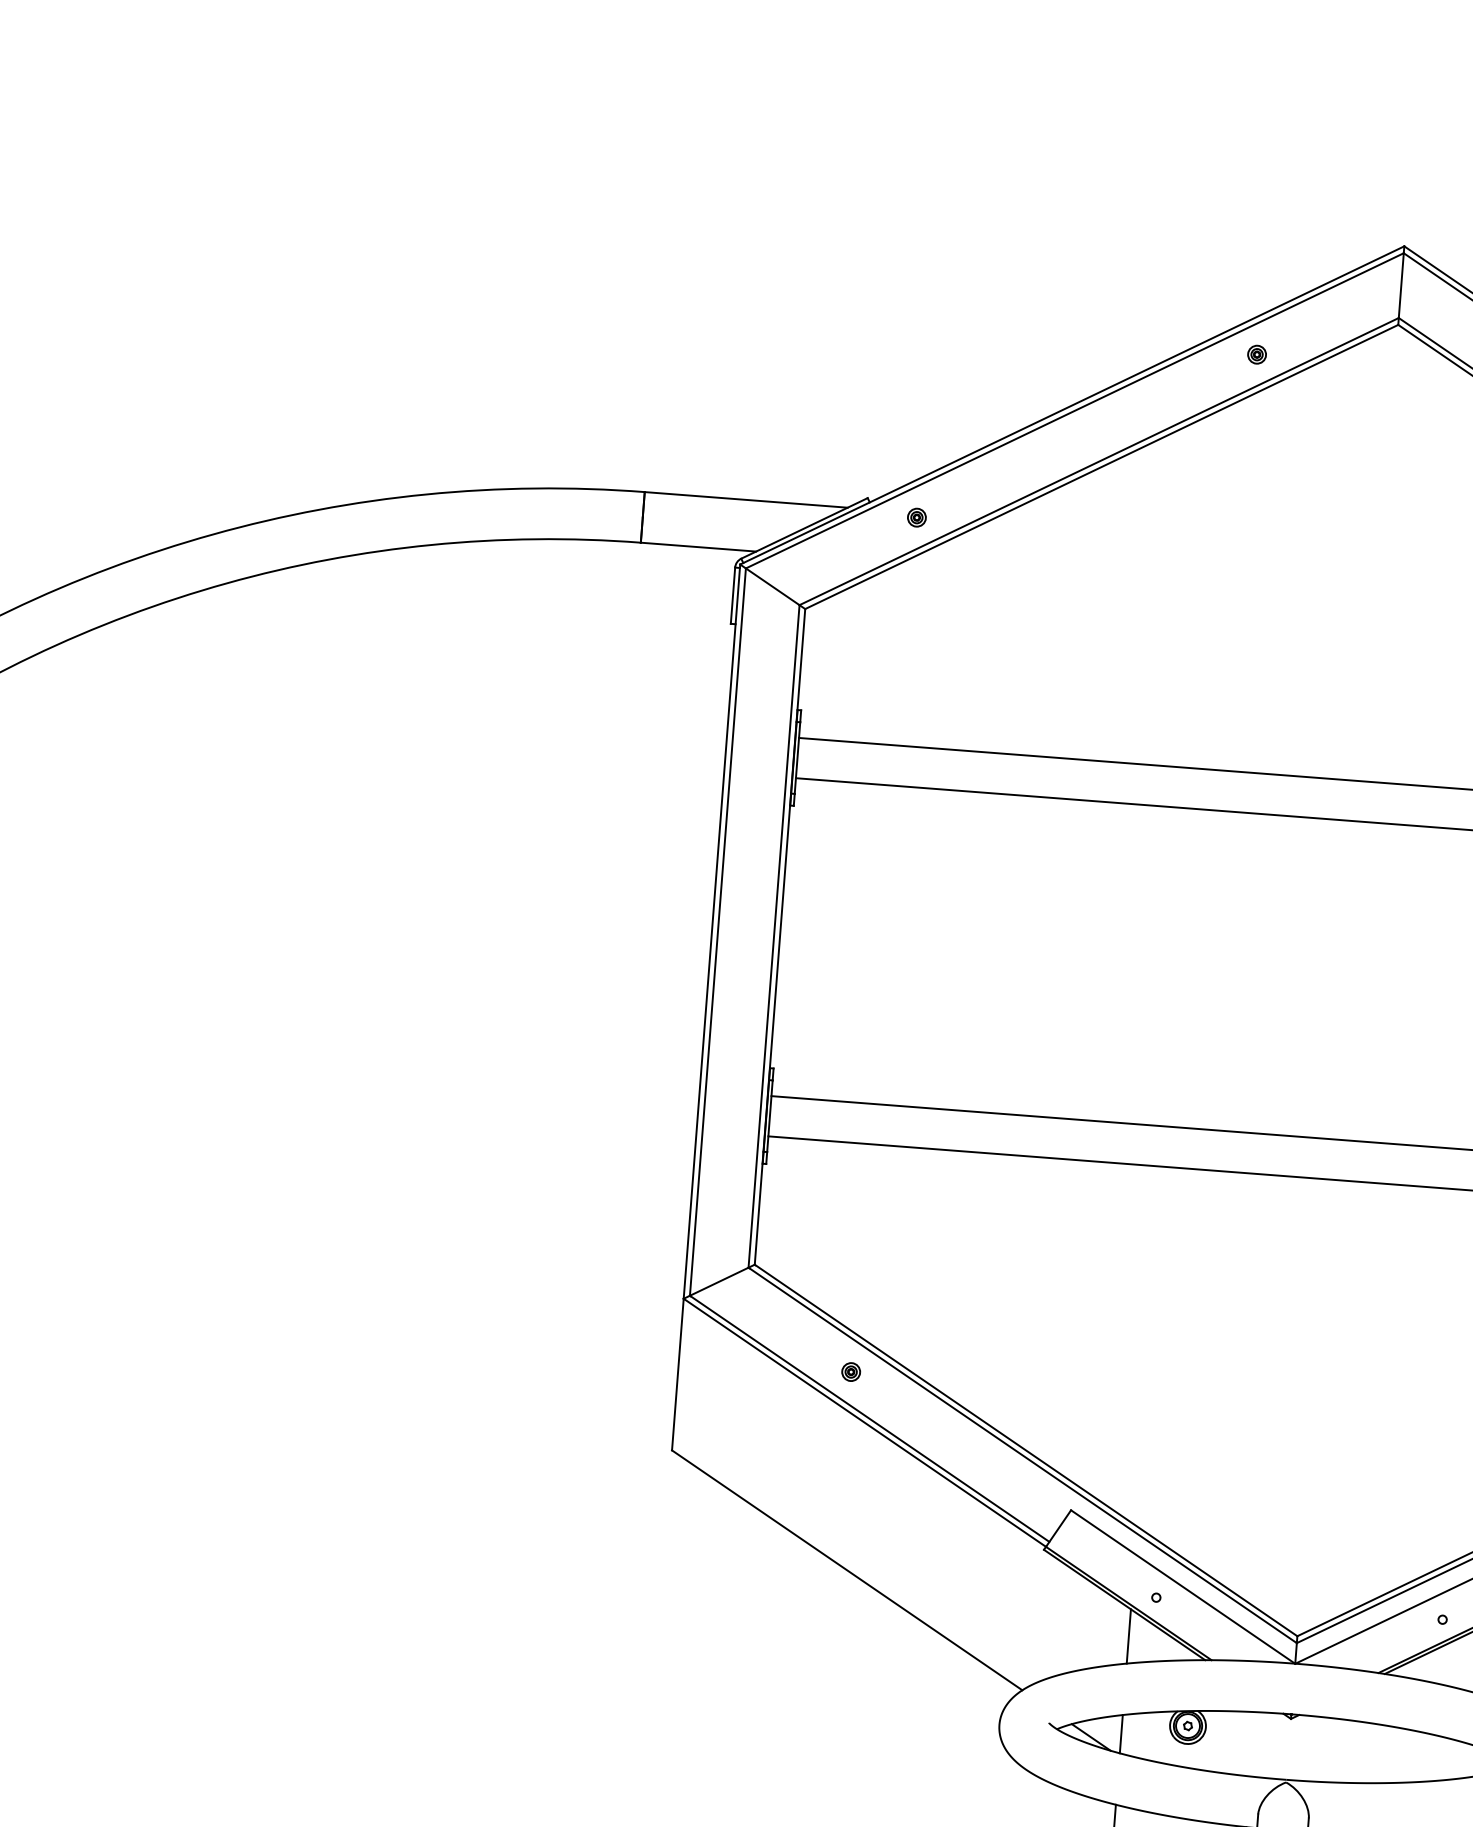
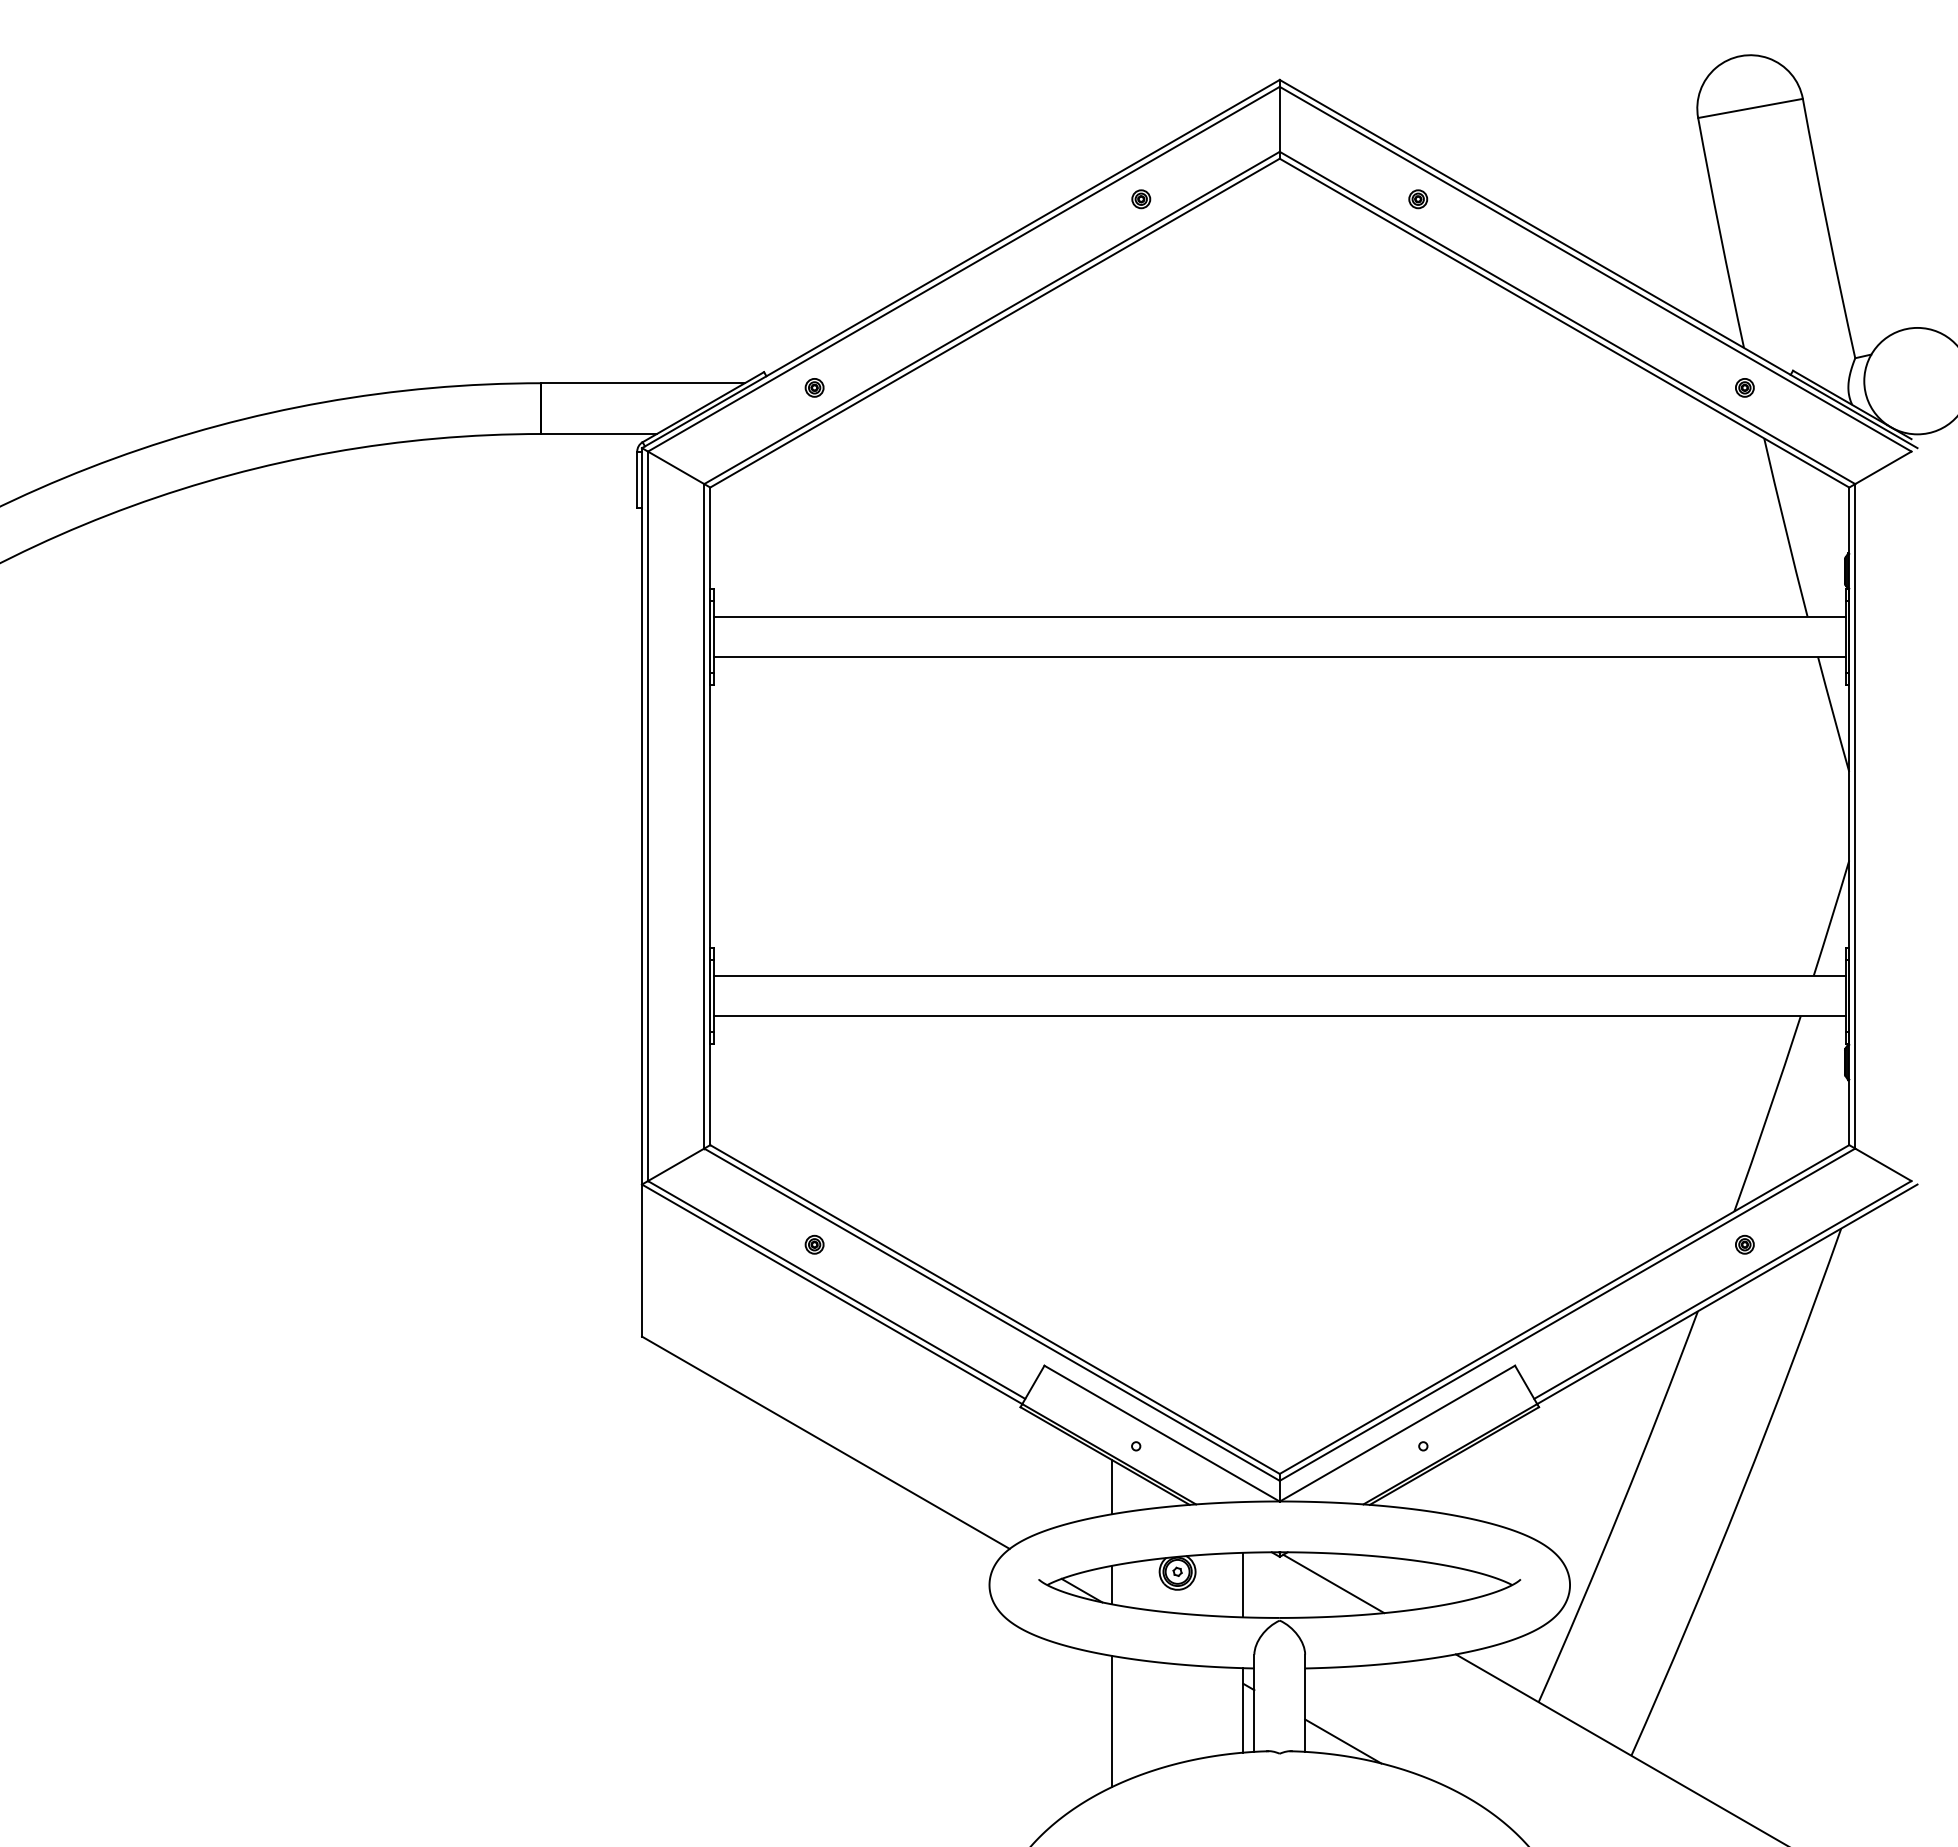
line: (1252, 1743) -> (1243, 1584), added
line: (1342, 1749) -> (1333, 1583), added

